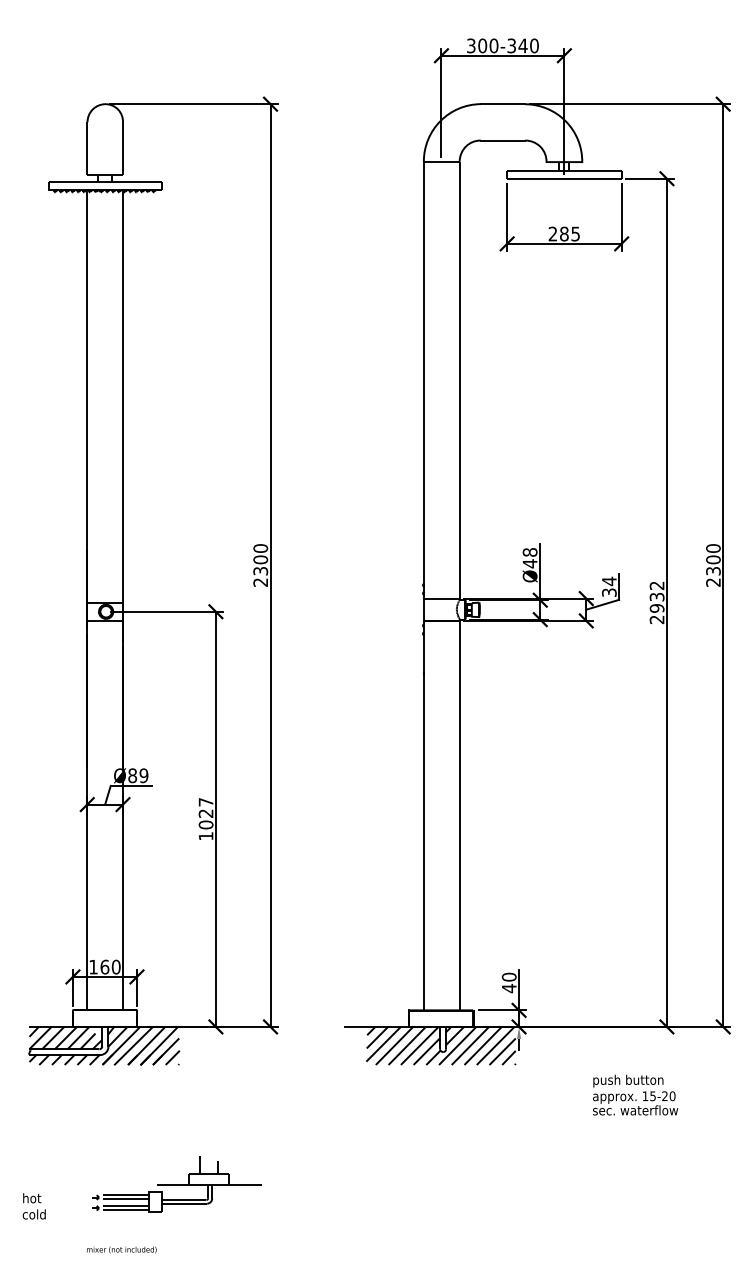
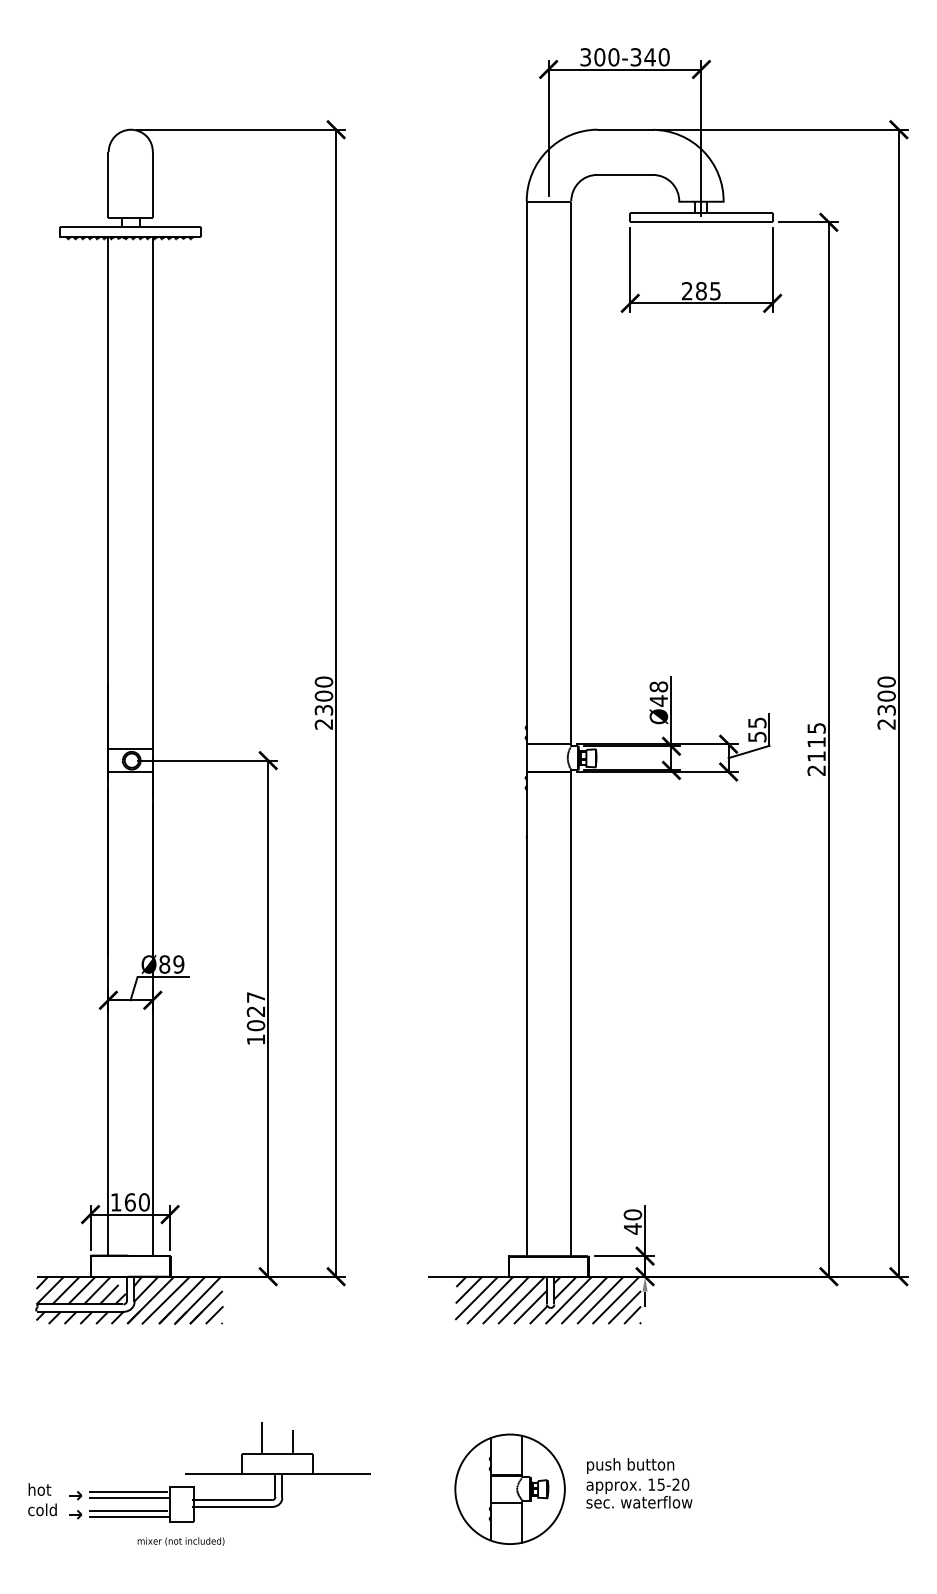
text: (609, 586) -> (757, 729), 34 -> 55
text: (656, 596) -> (815, 741), 2932 -> 2115
text: (635, 1094) -> (639, 1482), moved
part: (176, 1184) -> (219, 1472), size x1.43
part: (410, 1197) -> (510, 1488), added
text: (121, 1249) -> (180, 1540), moved

